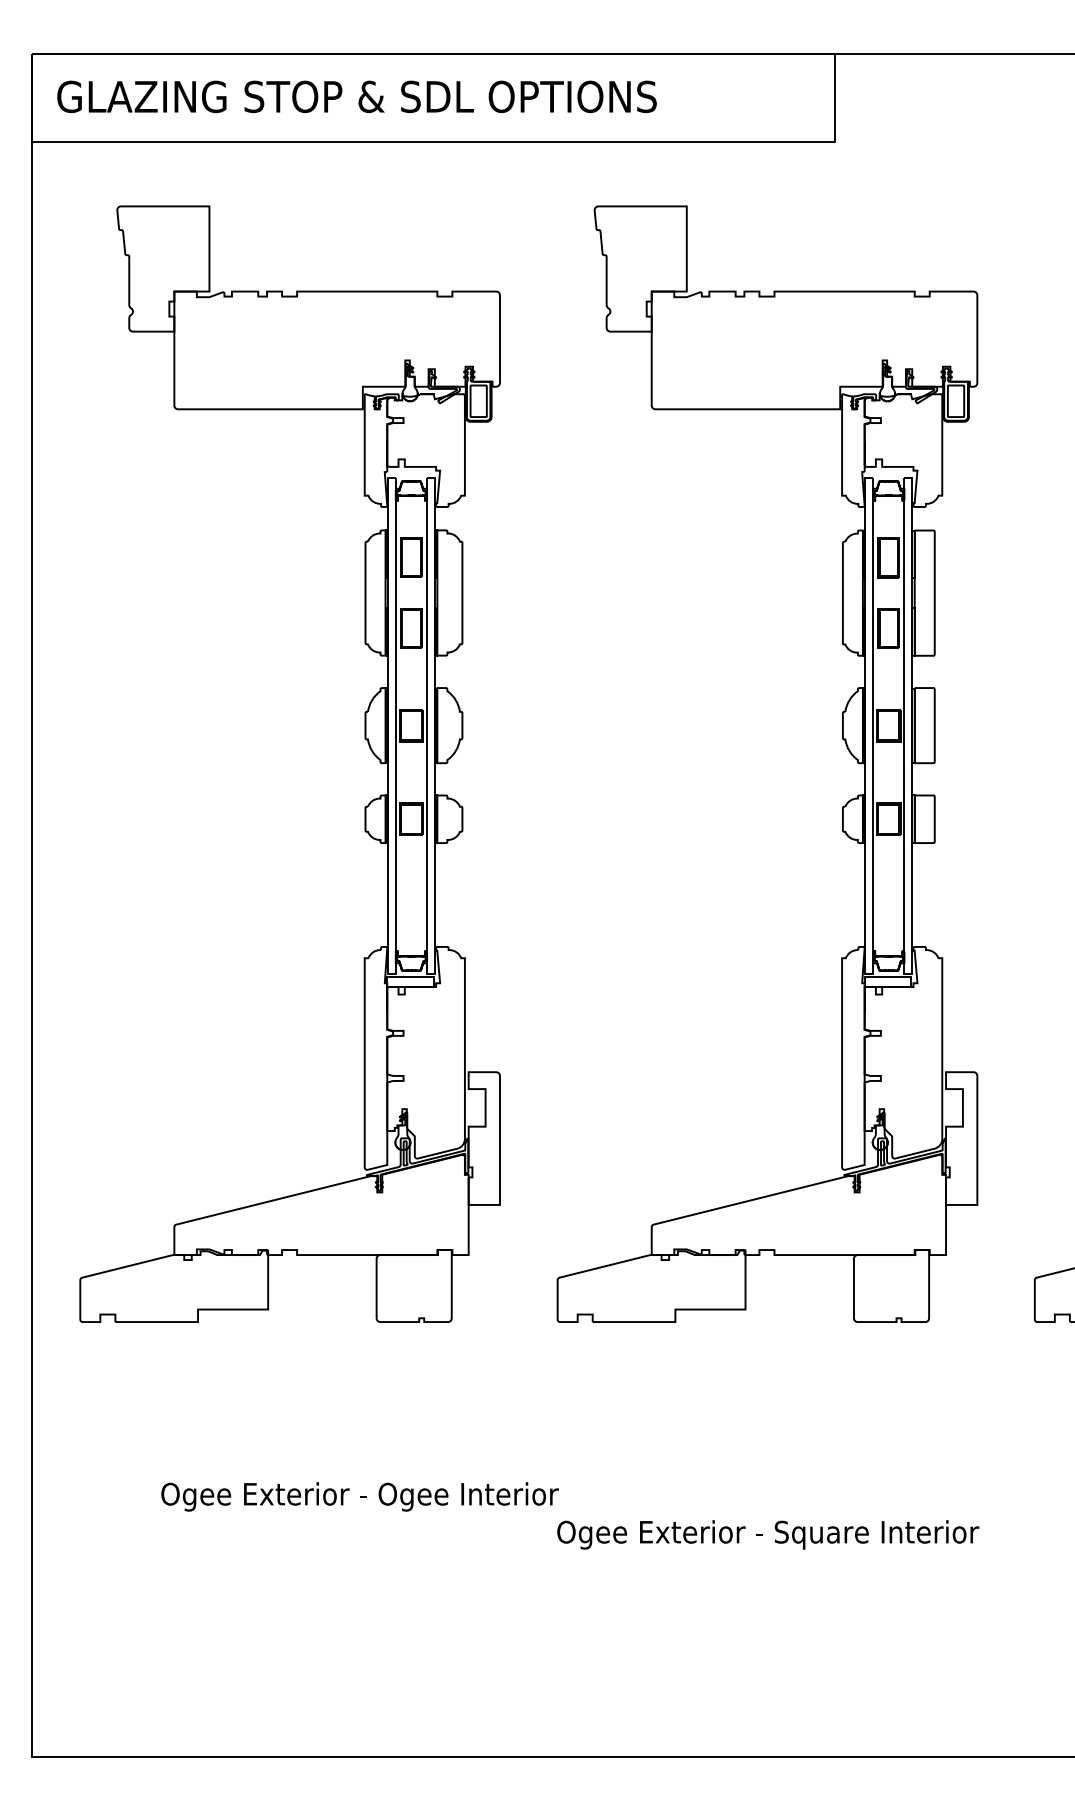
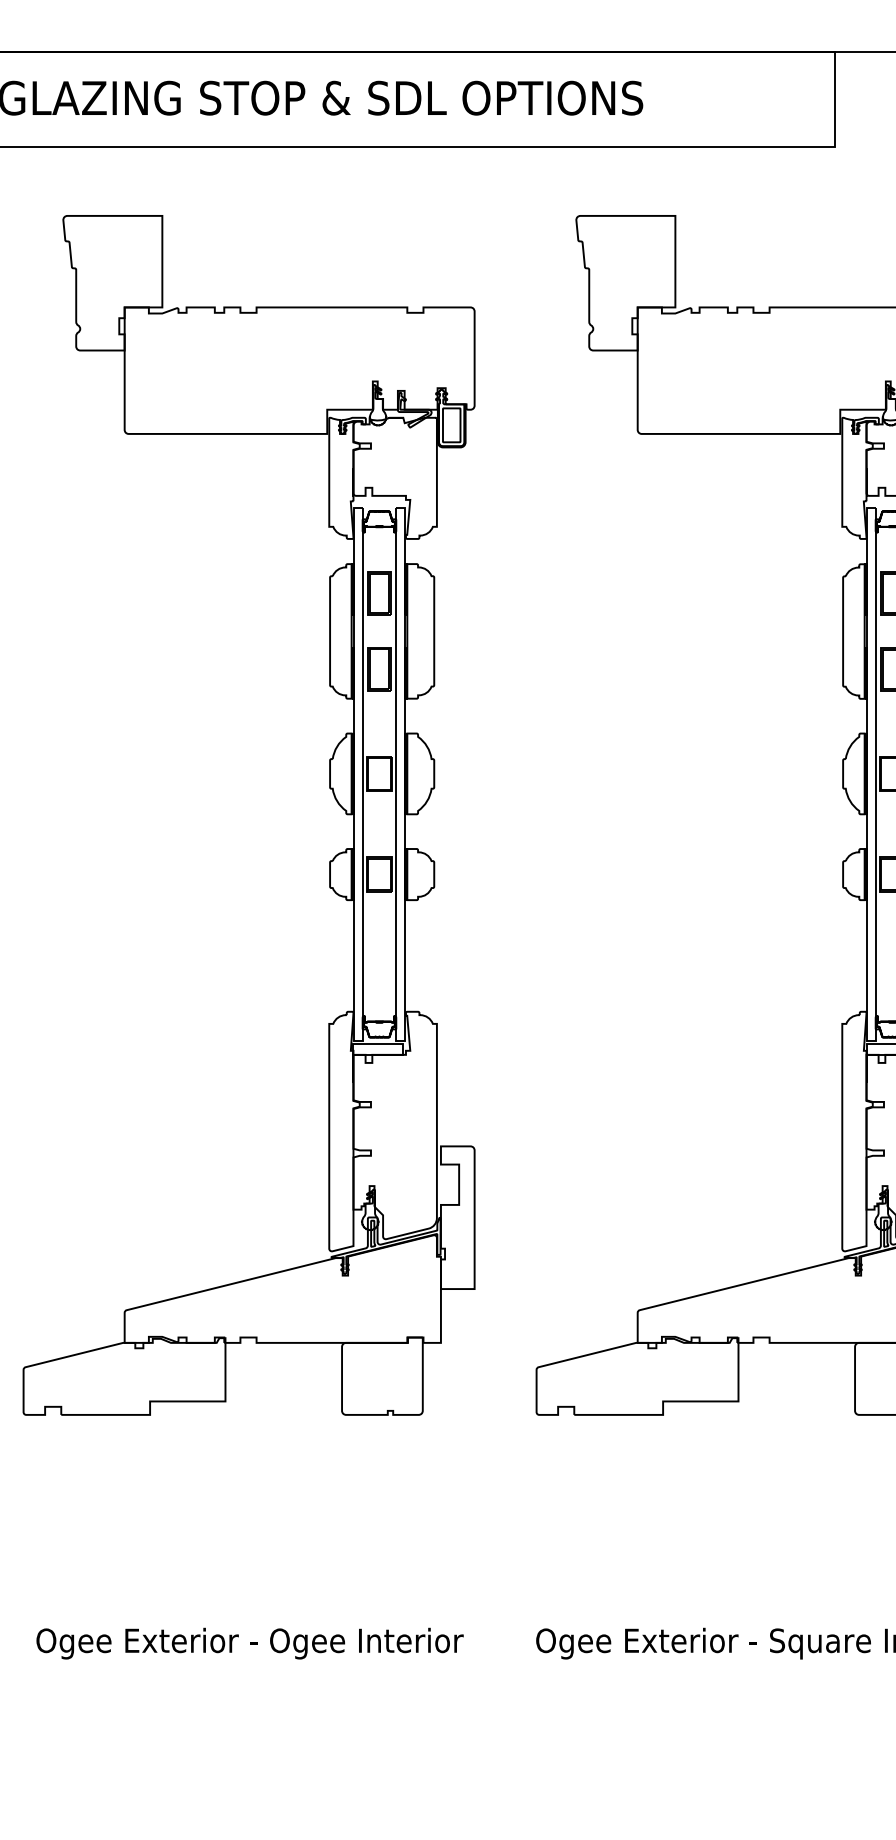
text: (359, 1496) -> (249, 1643), moved

